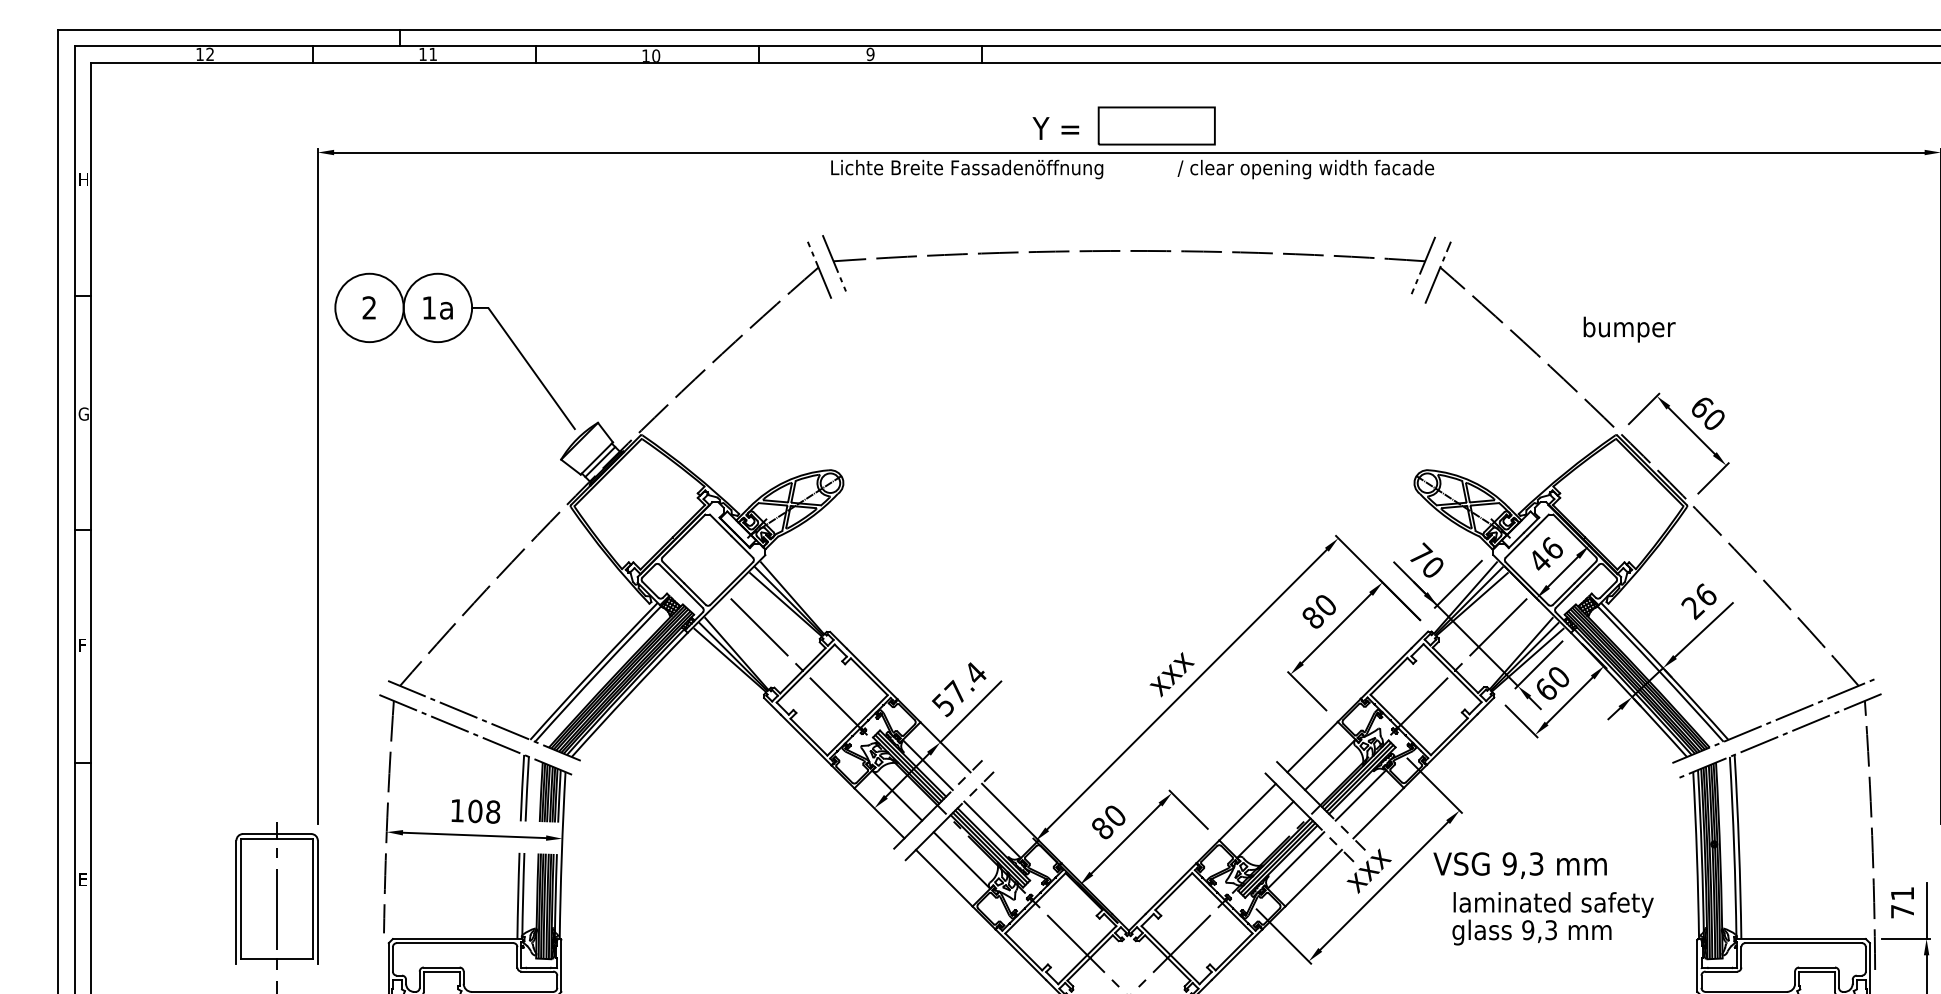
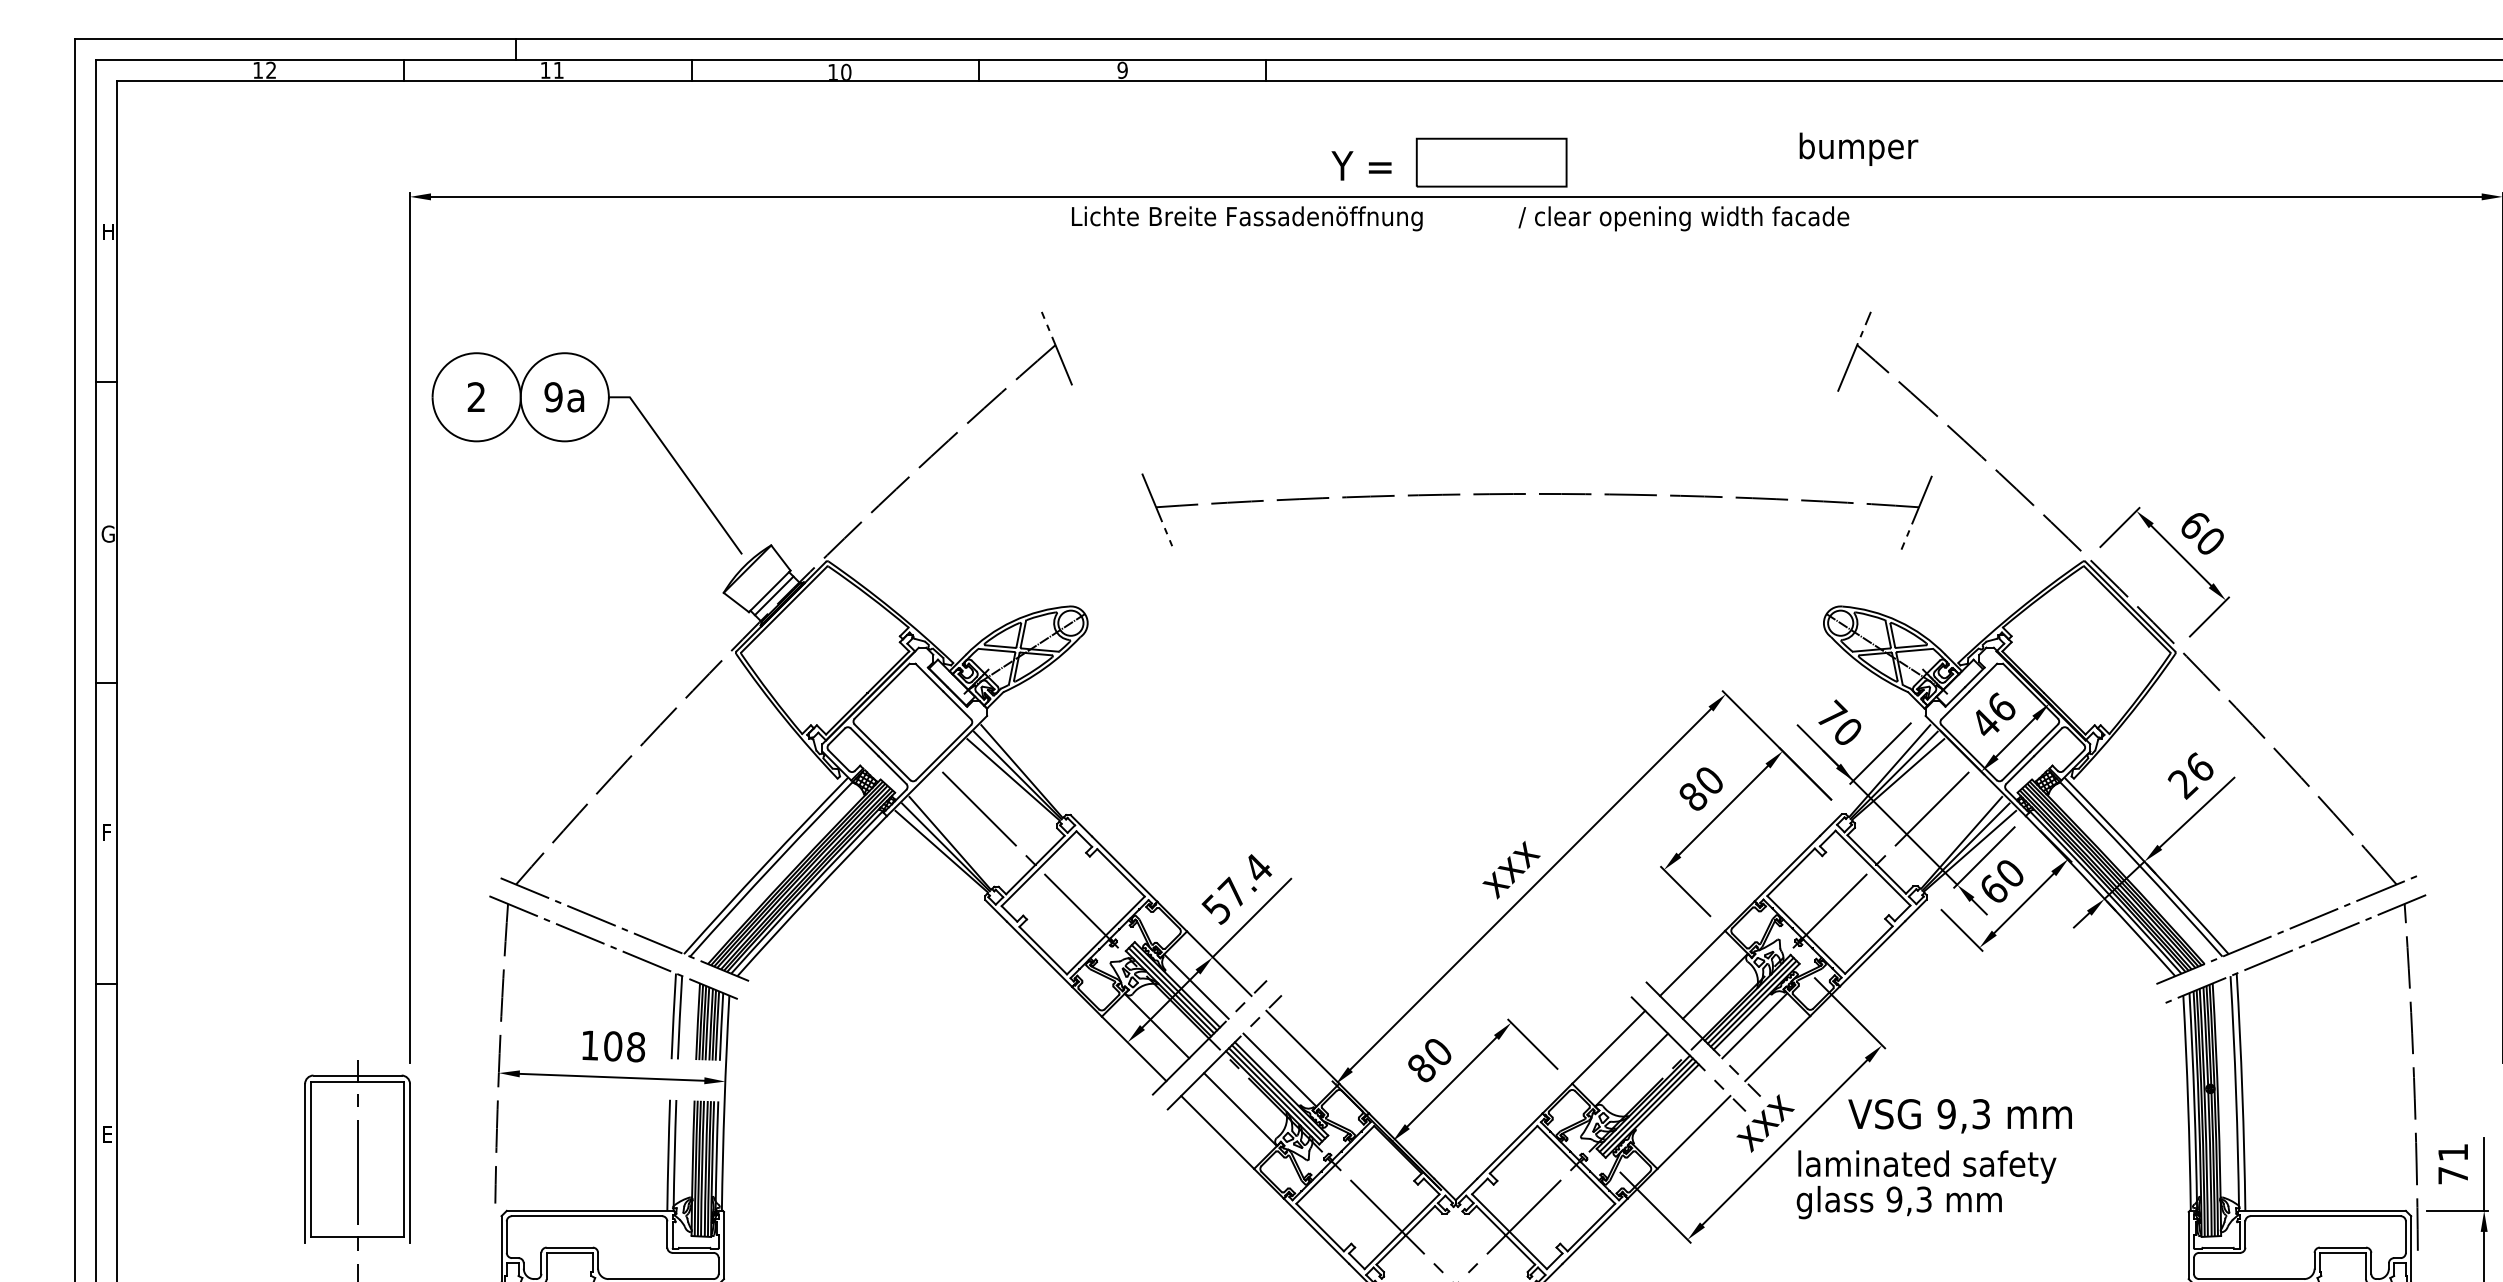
part: (1130, 251) -> (1539, 494), moved
text: (429, 307) -> (553, 396), 1a -> 9a
text: (1629, 329) -> (1858, 149), moved
line: (1295, 860) -> (1670, 1109), removed
text: (1552, 918) -> (1925, 1184), moved

